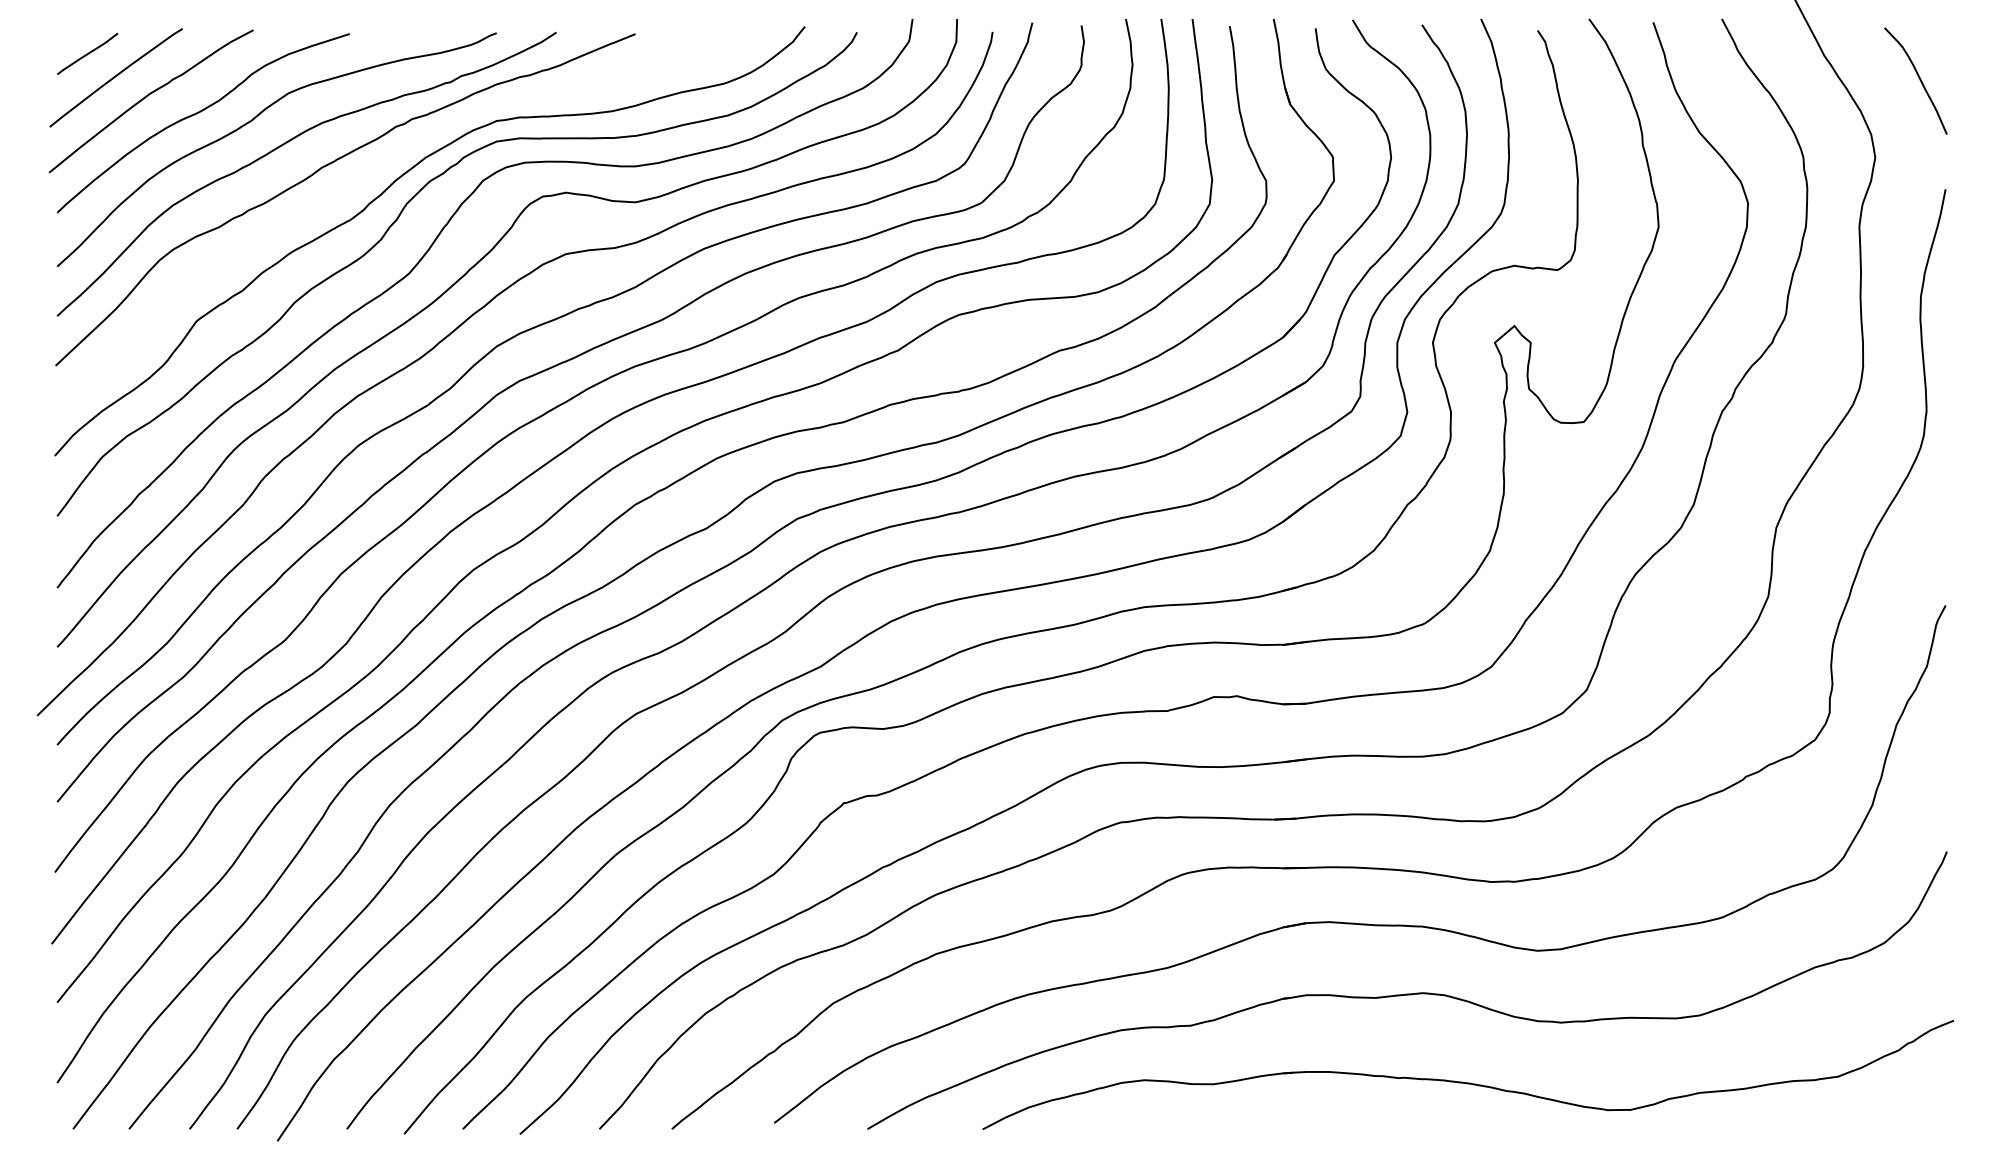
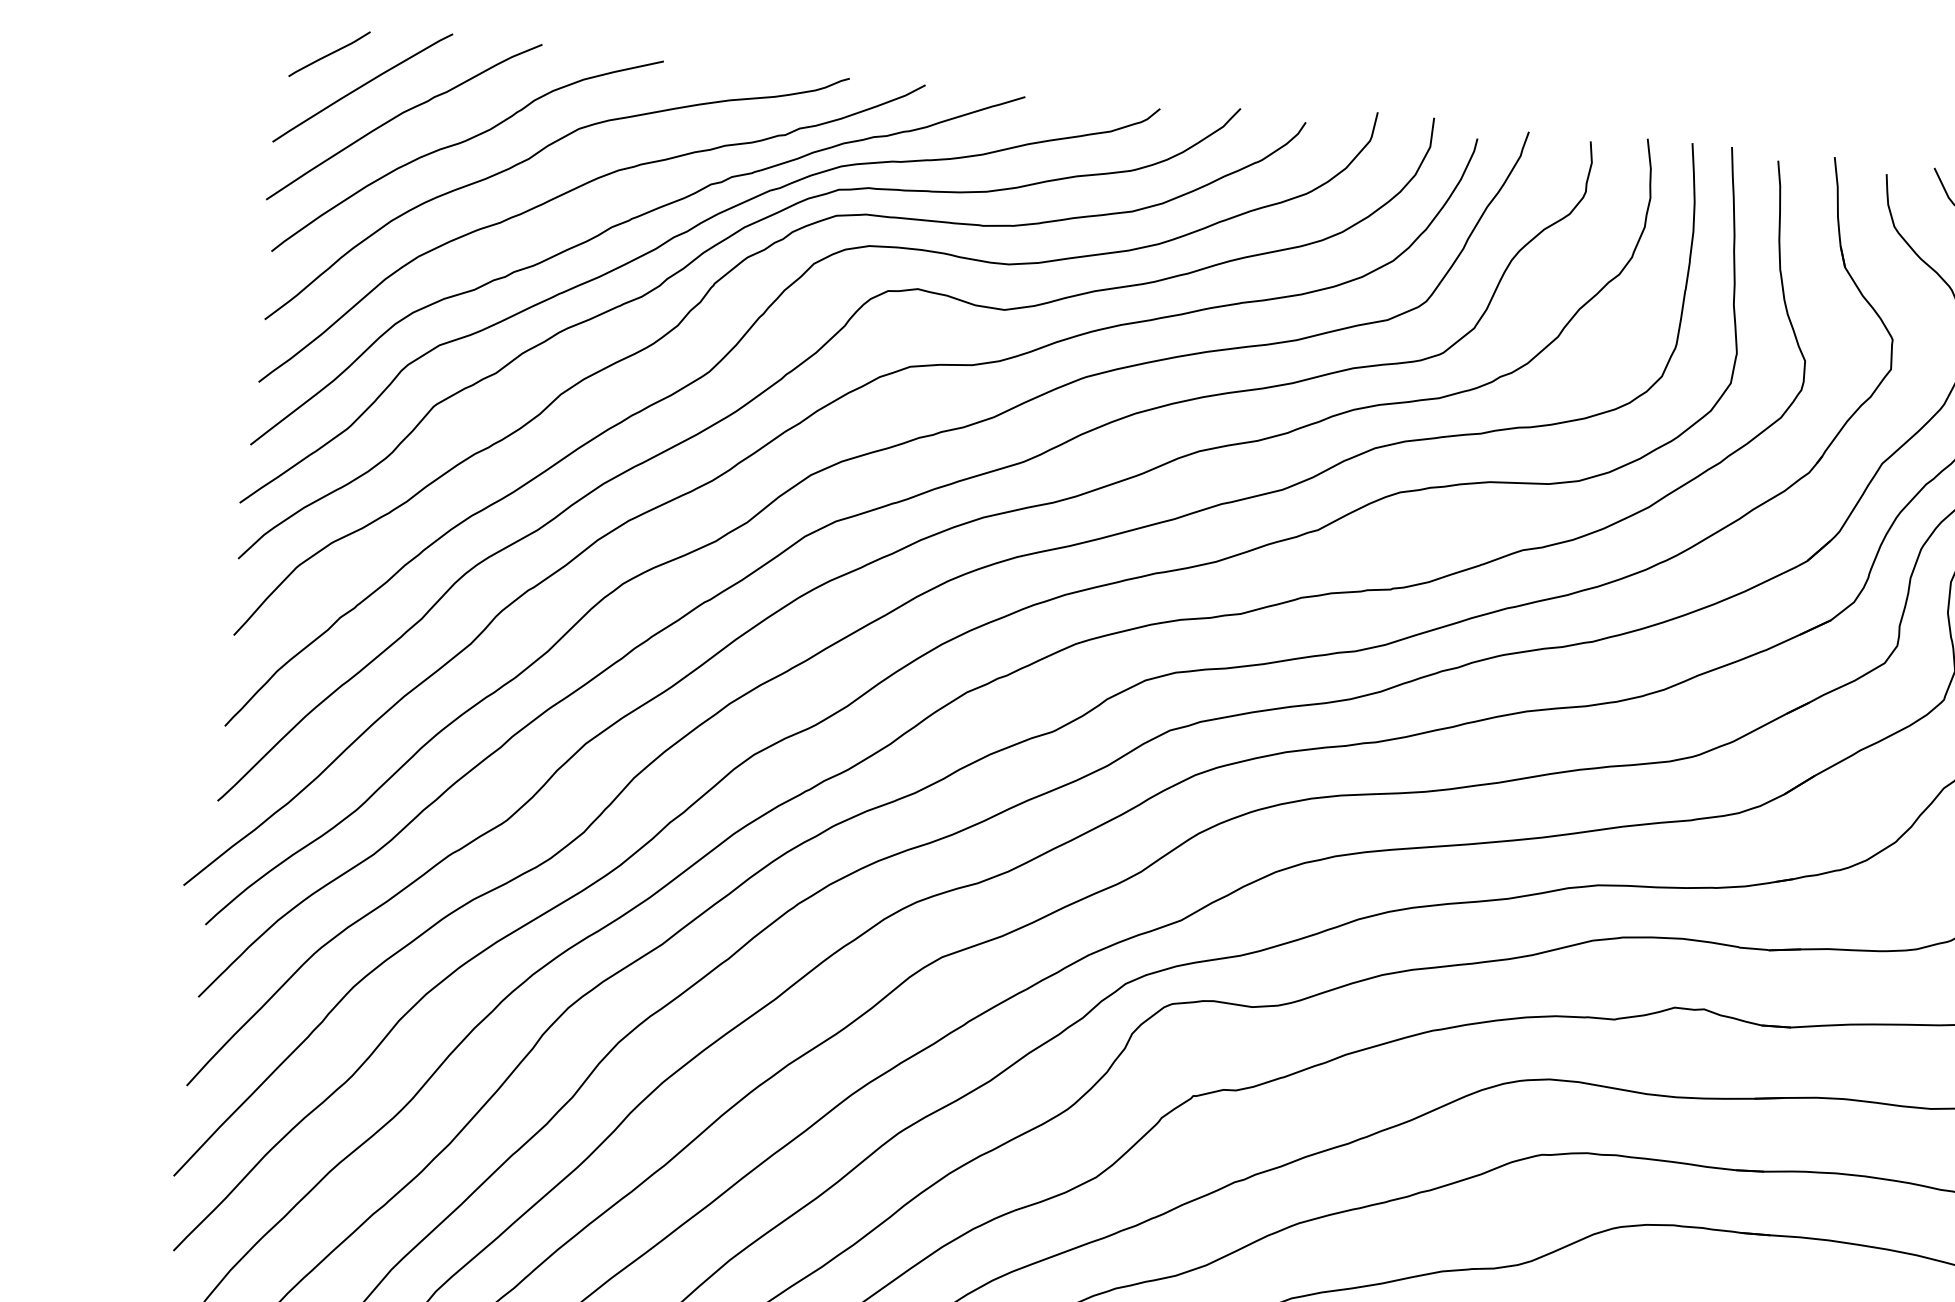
curve: (363, 178) -> (663, 246), added

